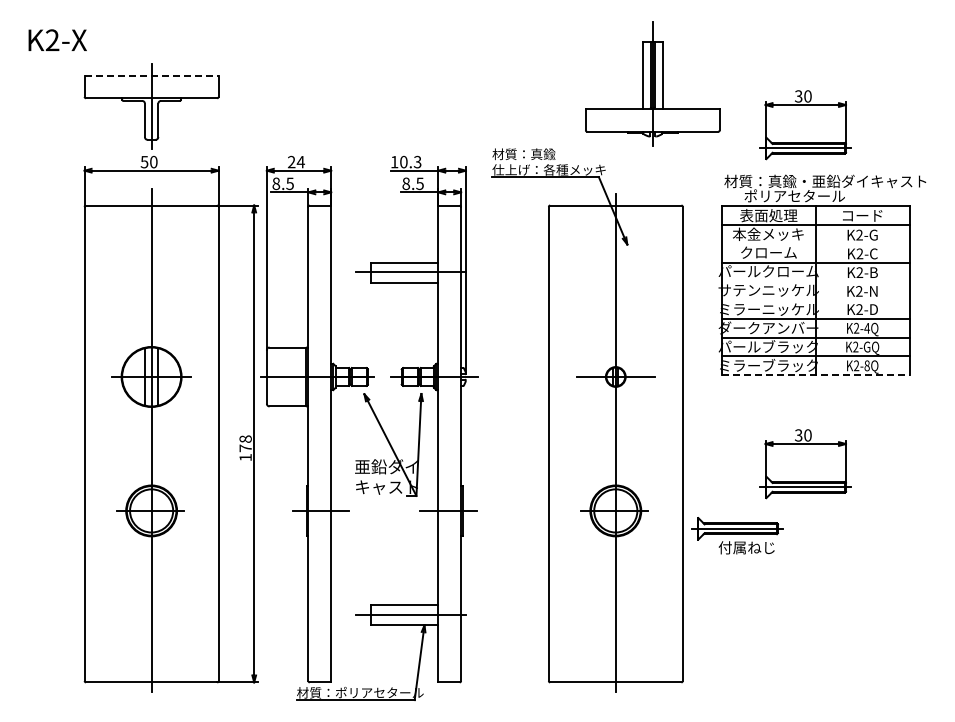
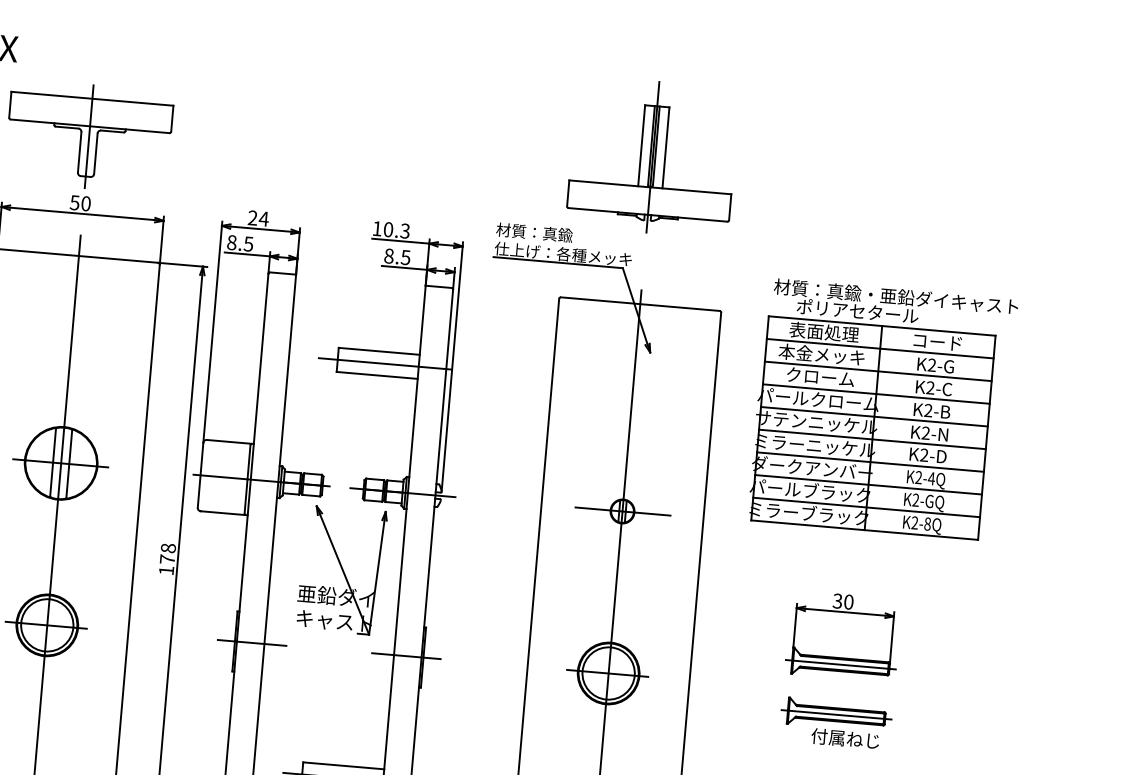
line: (151, 75) -> (92, 98), dashed -> solid
part: (652, 83) -> (652, 156), moved
part: (805, 125) -> (878, 227), removed
line: (815, 243) -> (877, 370), added
line: (815, 281) -> (873, 416), added
line: (815, 300) -> (871, 439), added
line: (815, 375) -> (864, 530), dashed -> solid
part: (737, 535) -> (835, 722), moved

